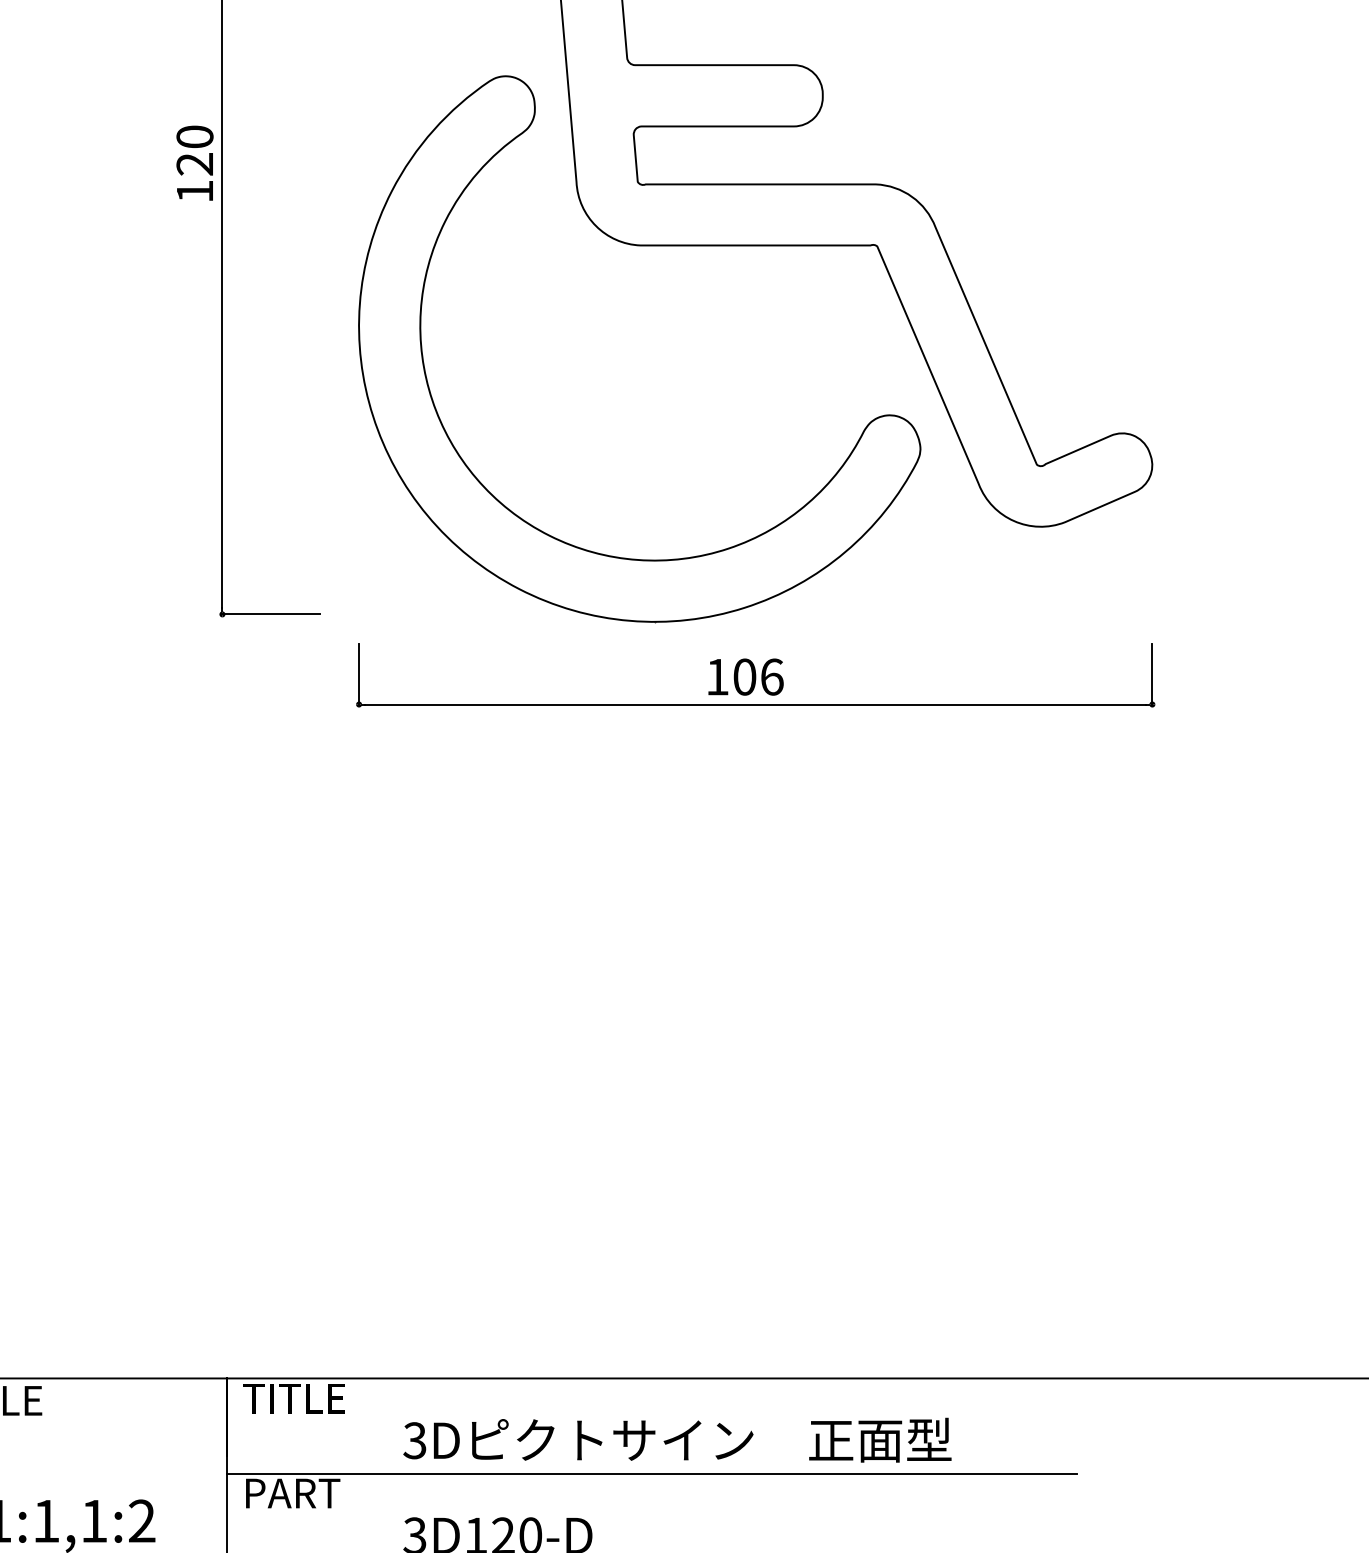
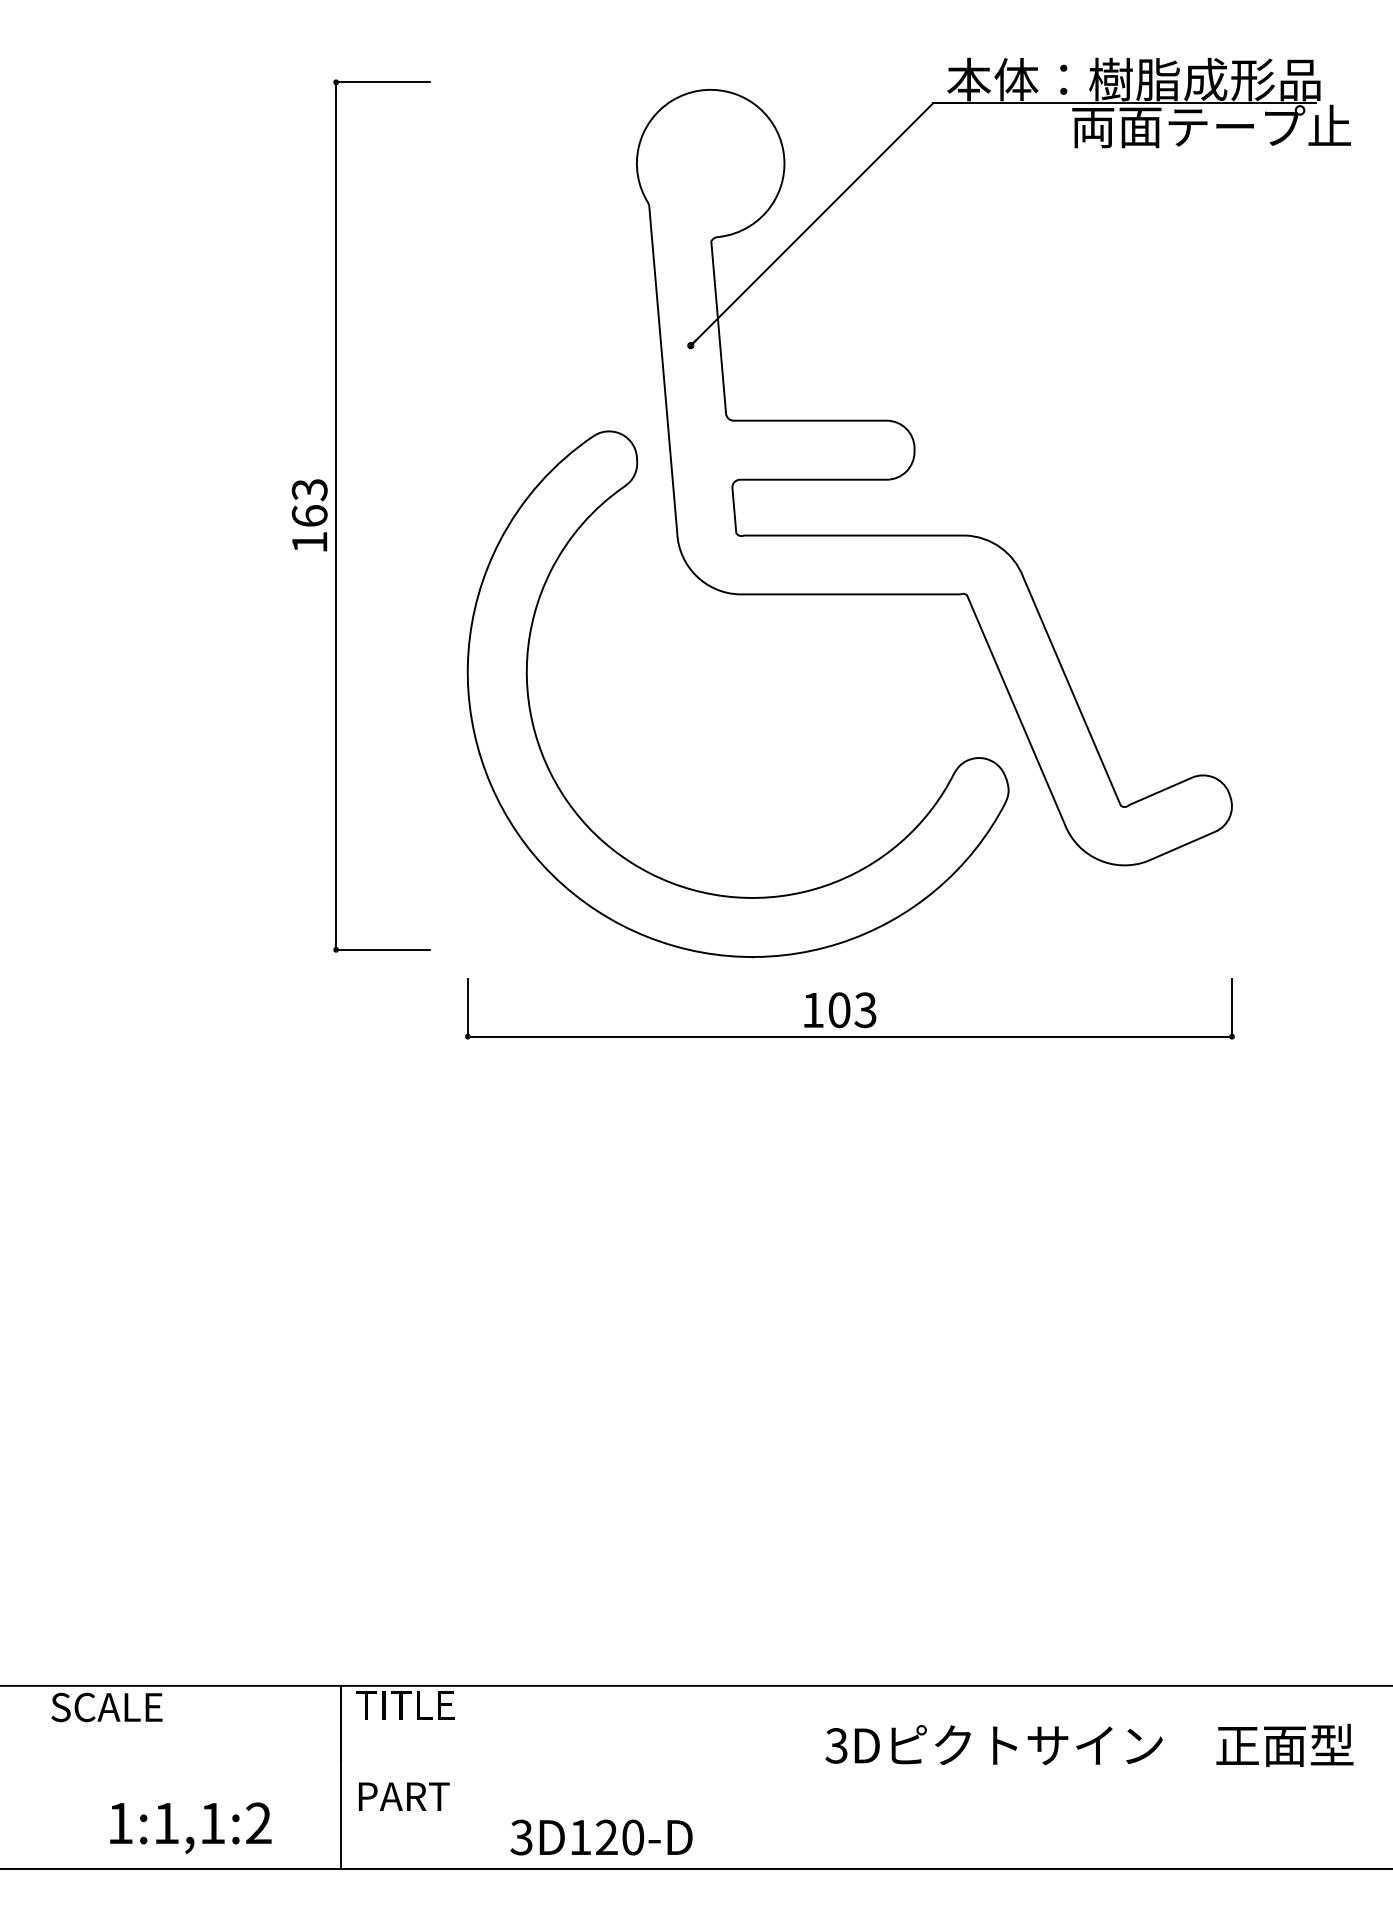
text: (194, 151) -> (309, 503), 120 -> 163
text: (771, 677) -> (865, 1010), 106 -> 103
text: (677, 1439) -> (1089, 1744), moved
line: (651, 1473) -> (749, 1777), removed

